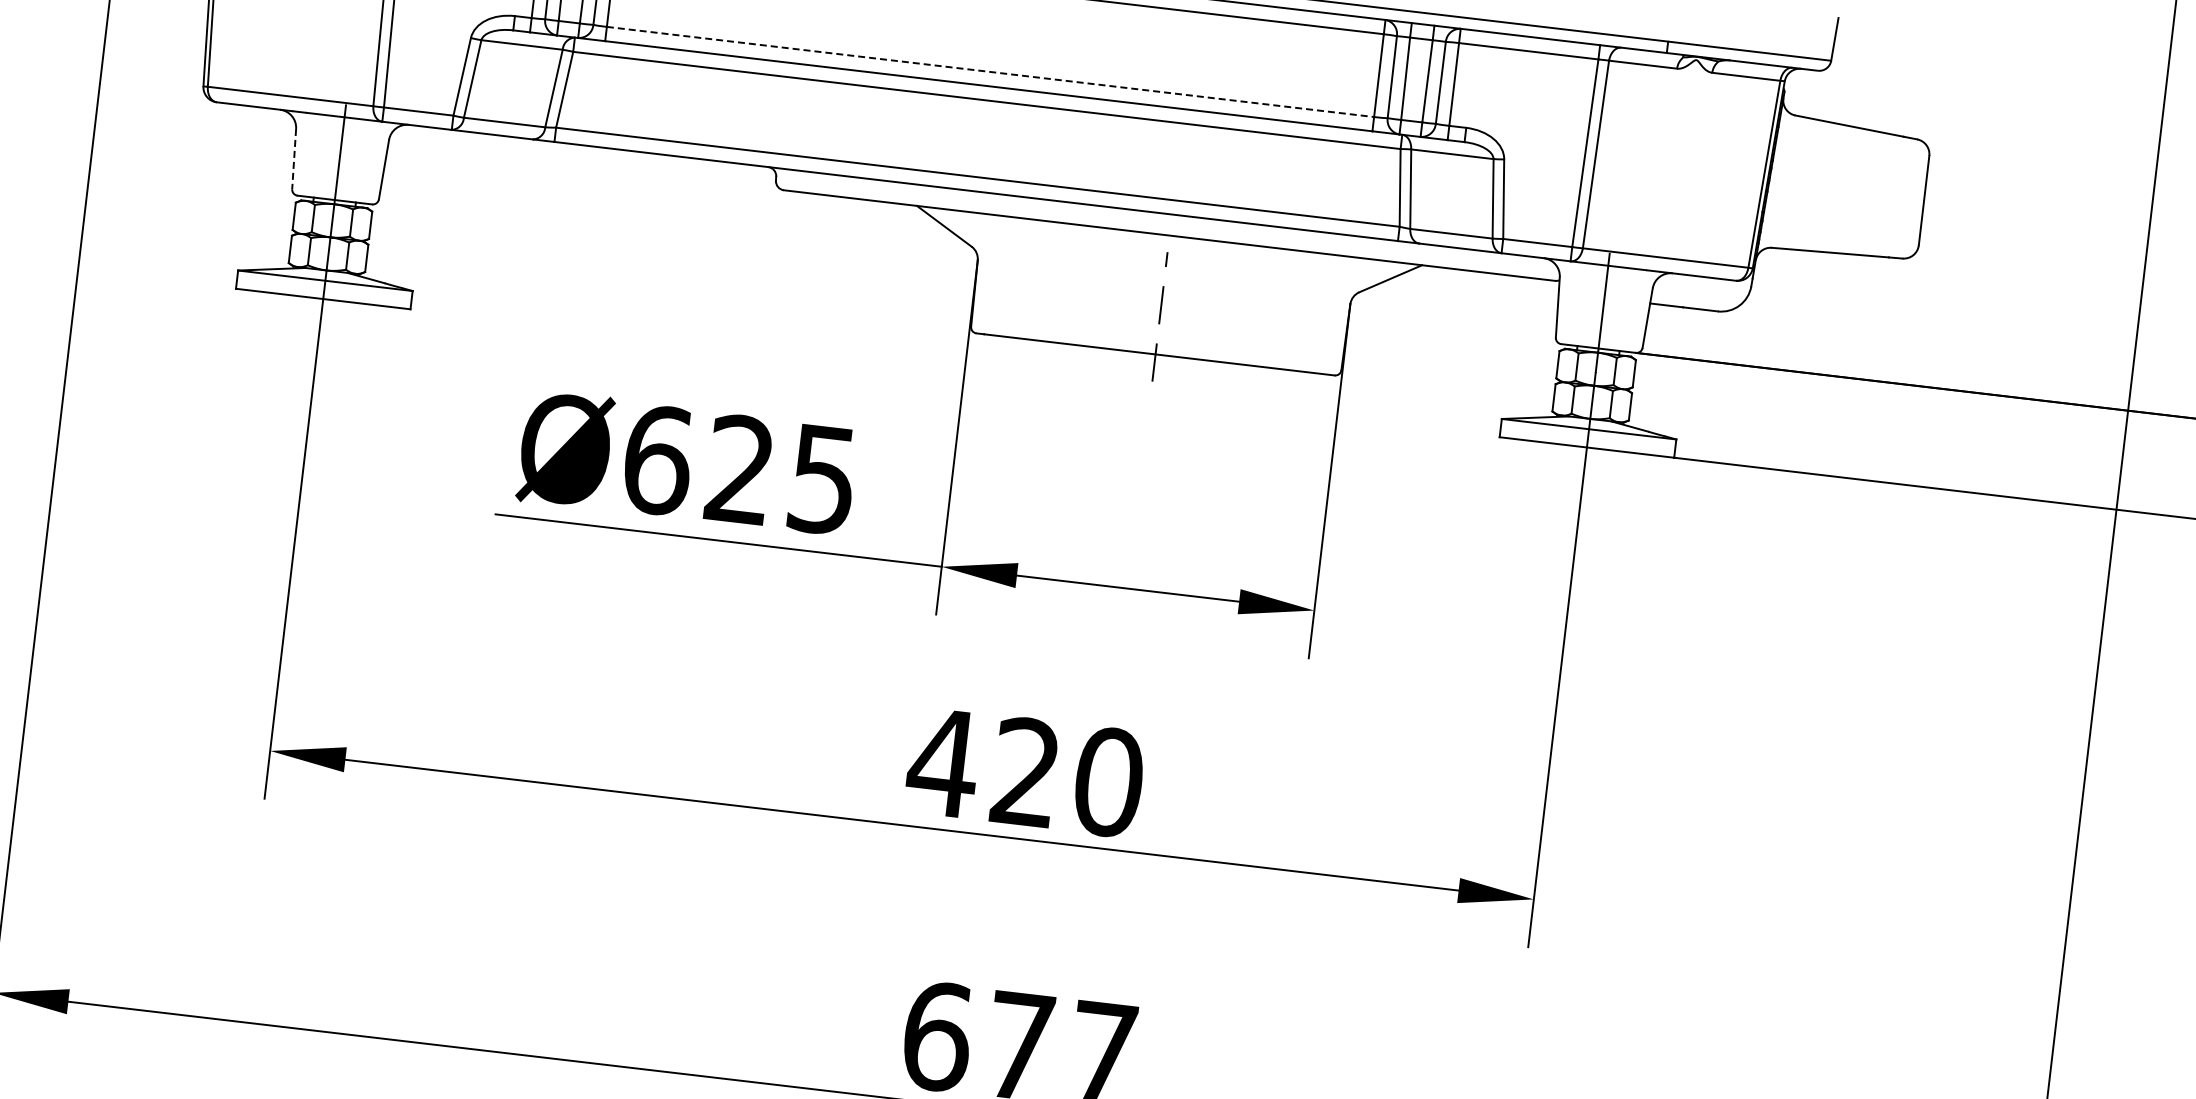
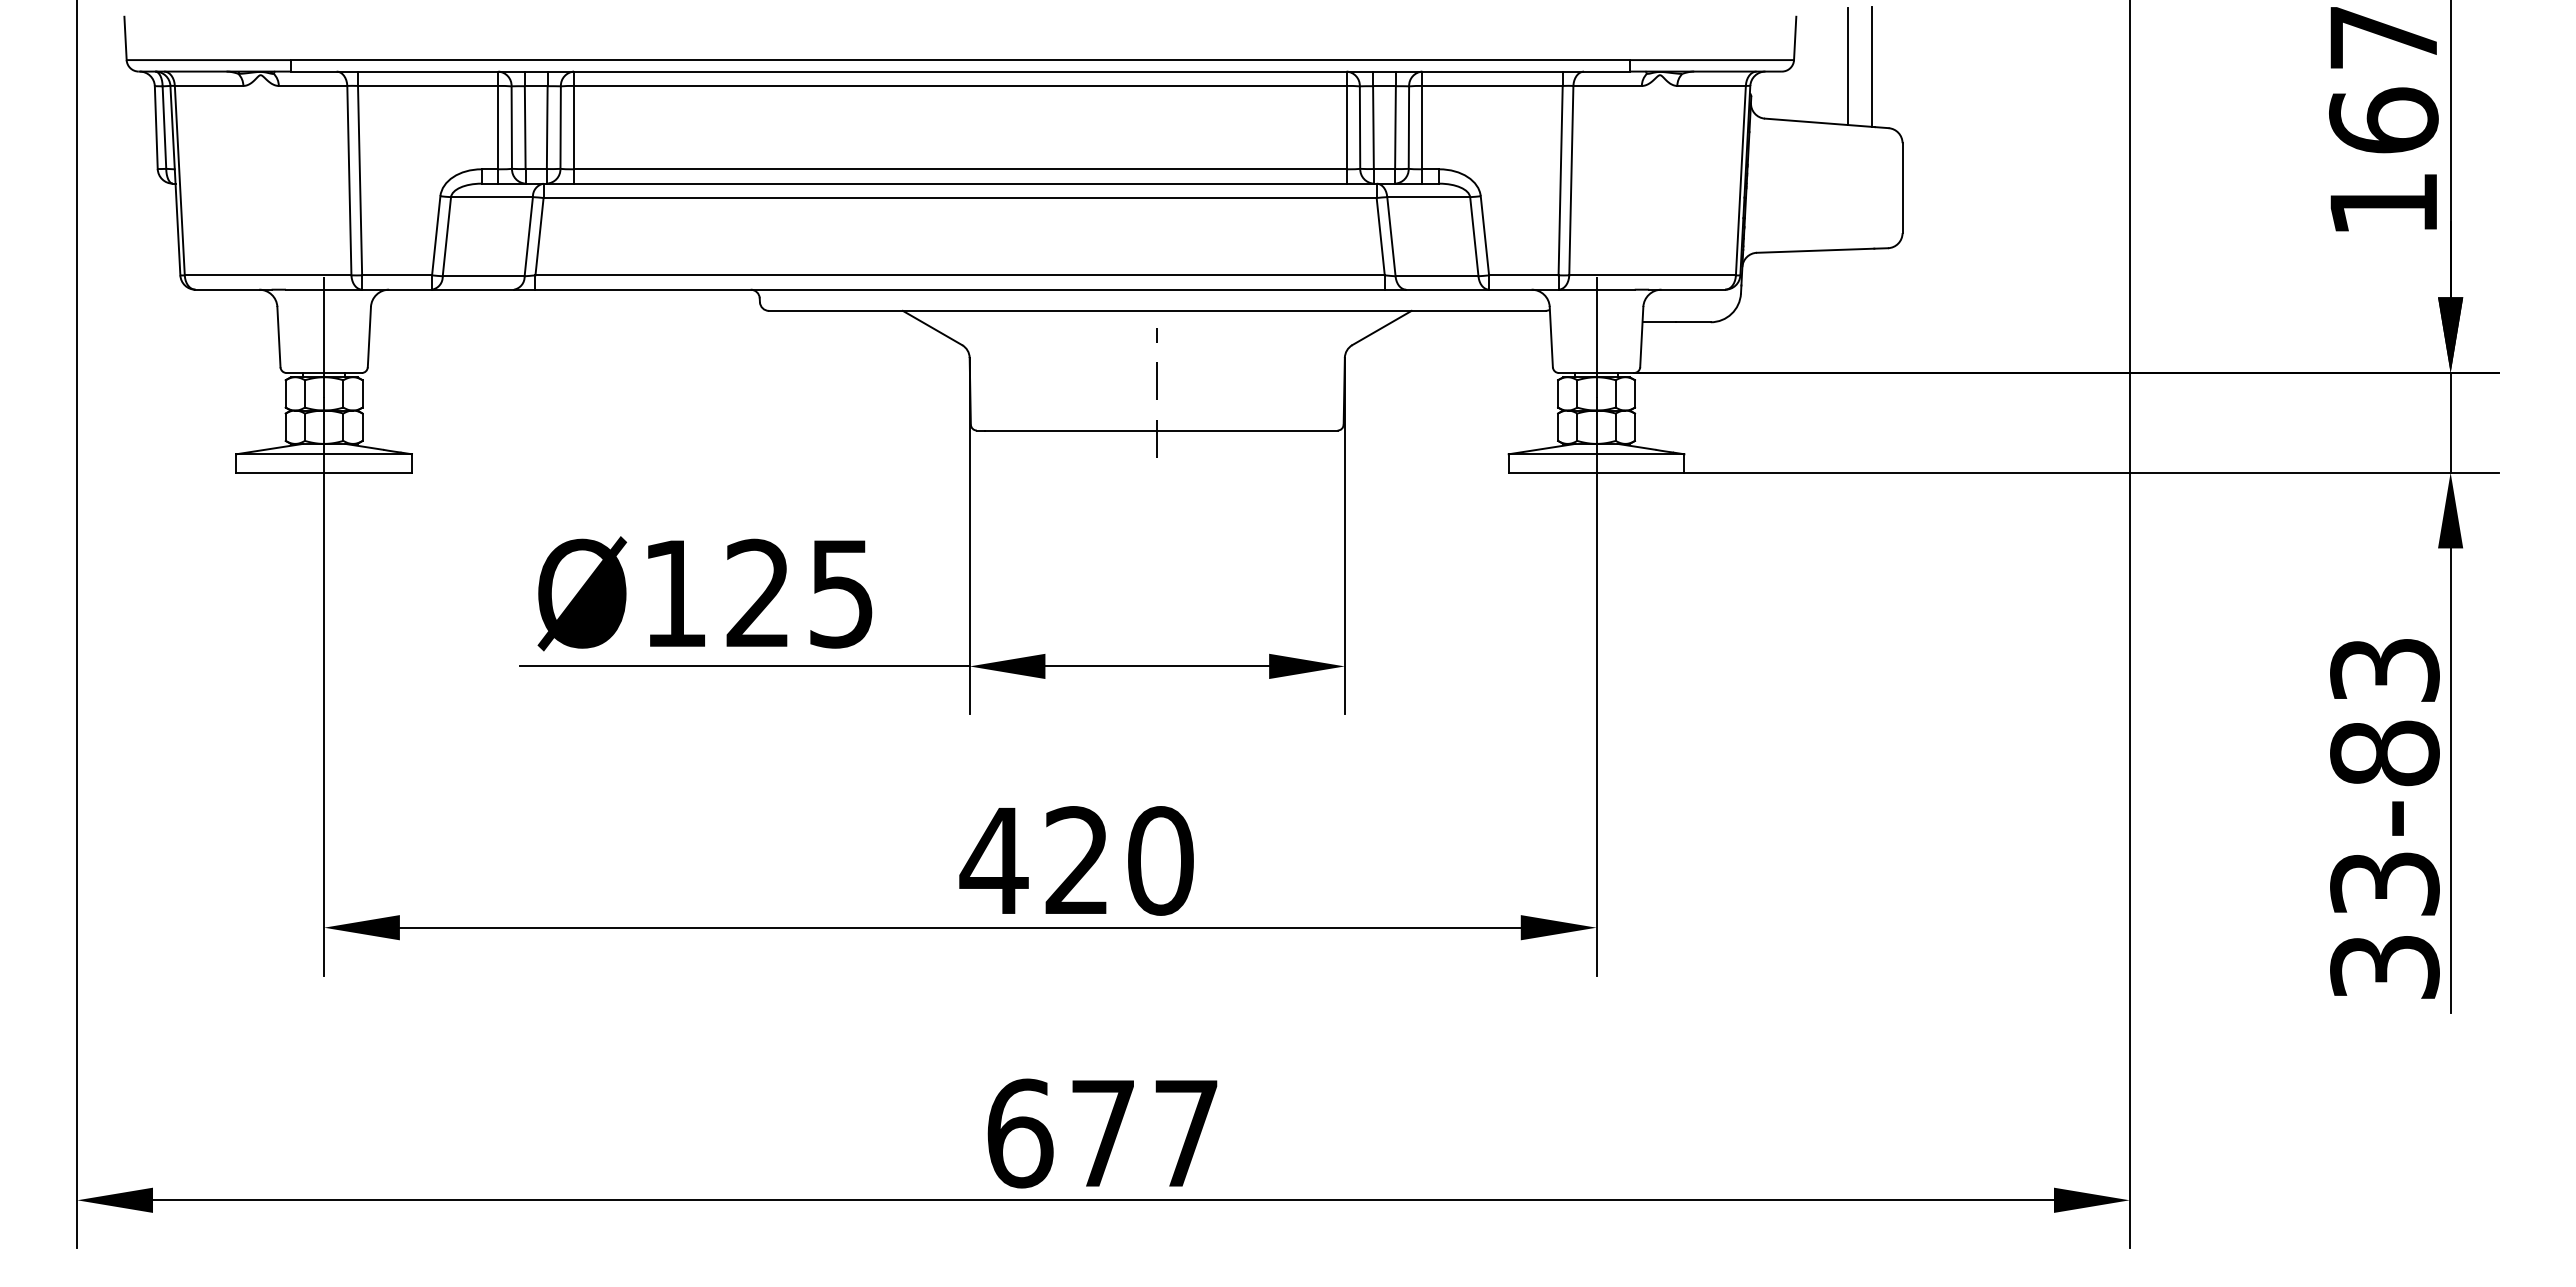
line: (990, 72) -> (960, 169), dashed -> solid
line: (1883, 73) -> (1847, 66), added
line: (1908, 76) -> (1872, 66), added
line: (293, 159) -> (278, 337), dashed -> solid
text: (658, 460) -> (675, 593), Ø625 -> Ø125

